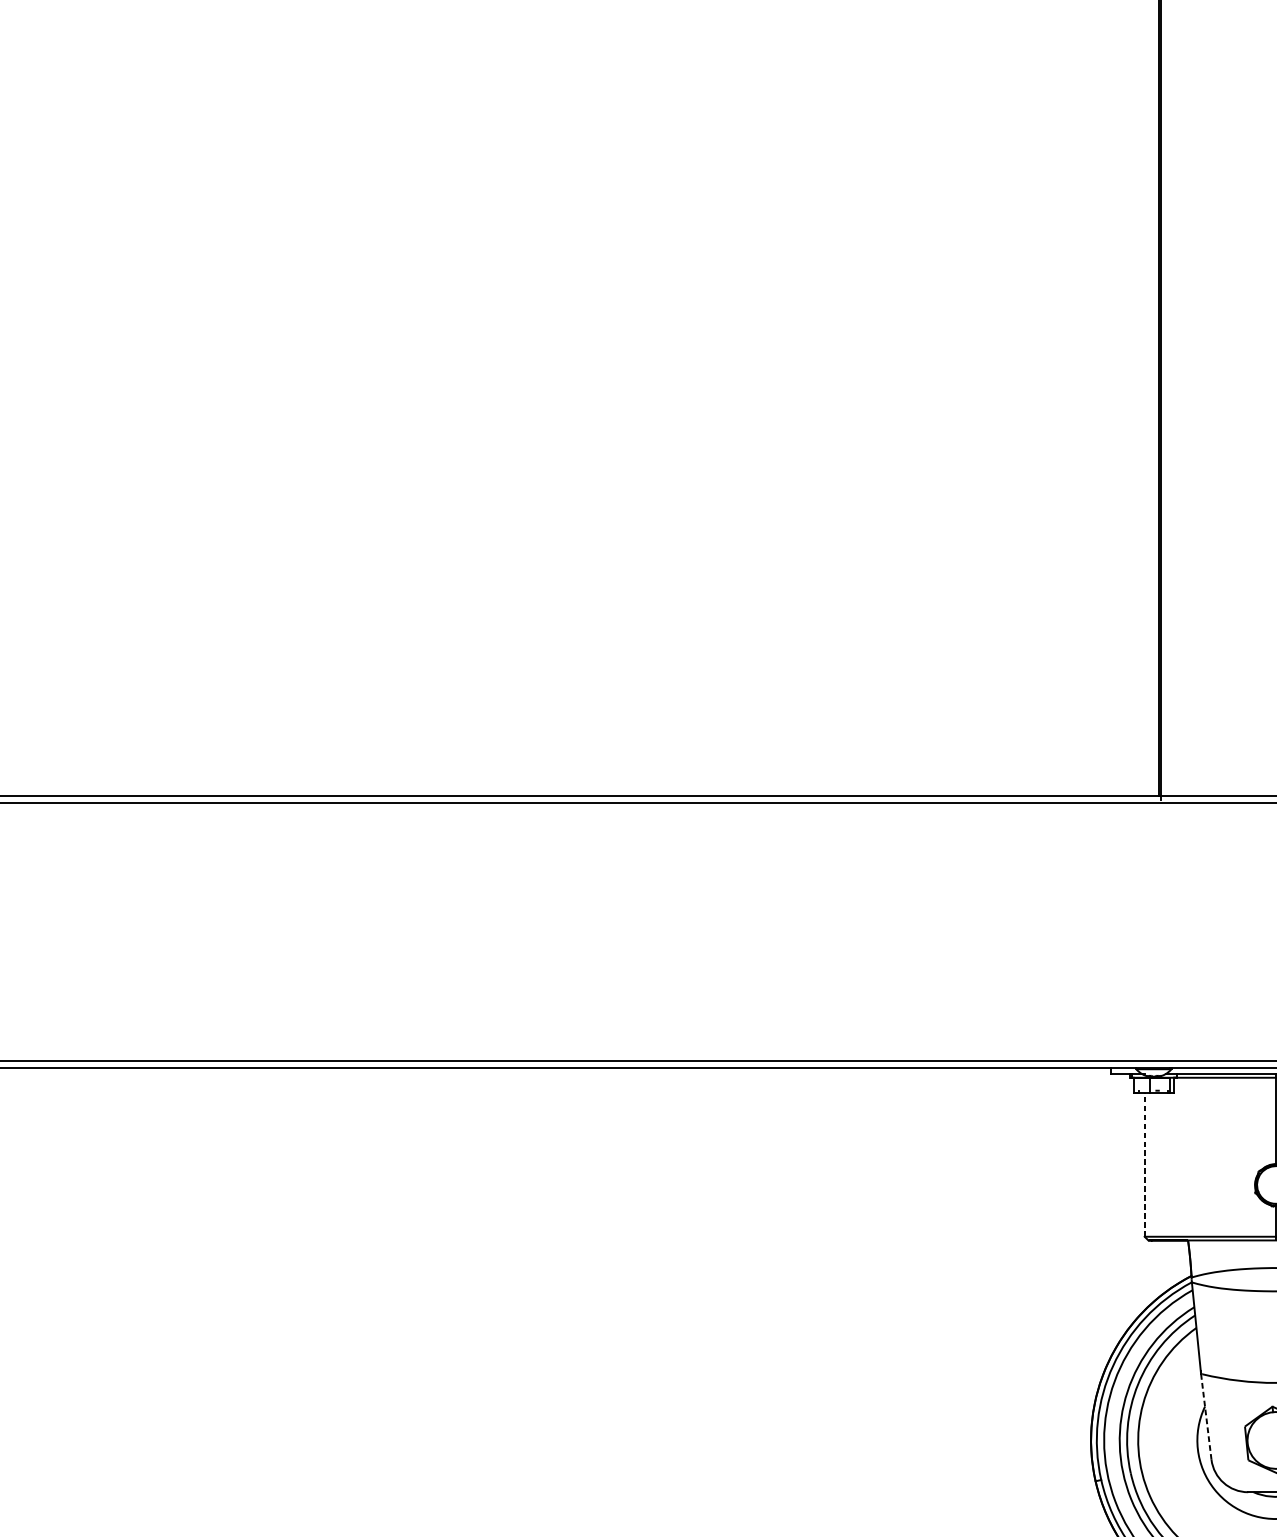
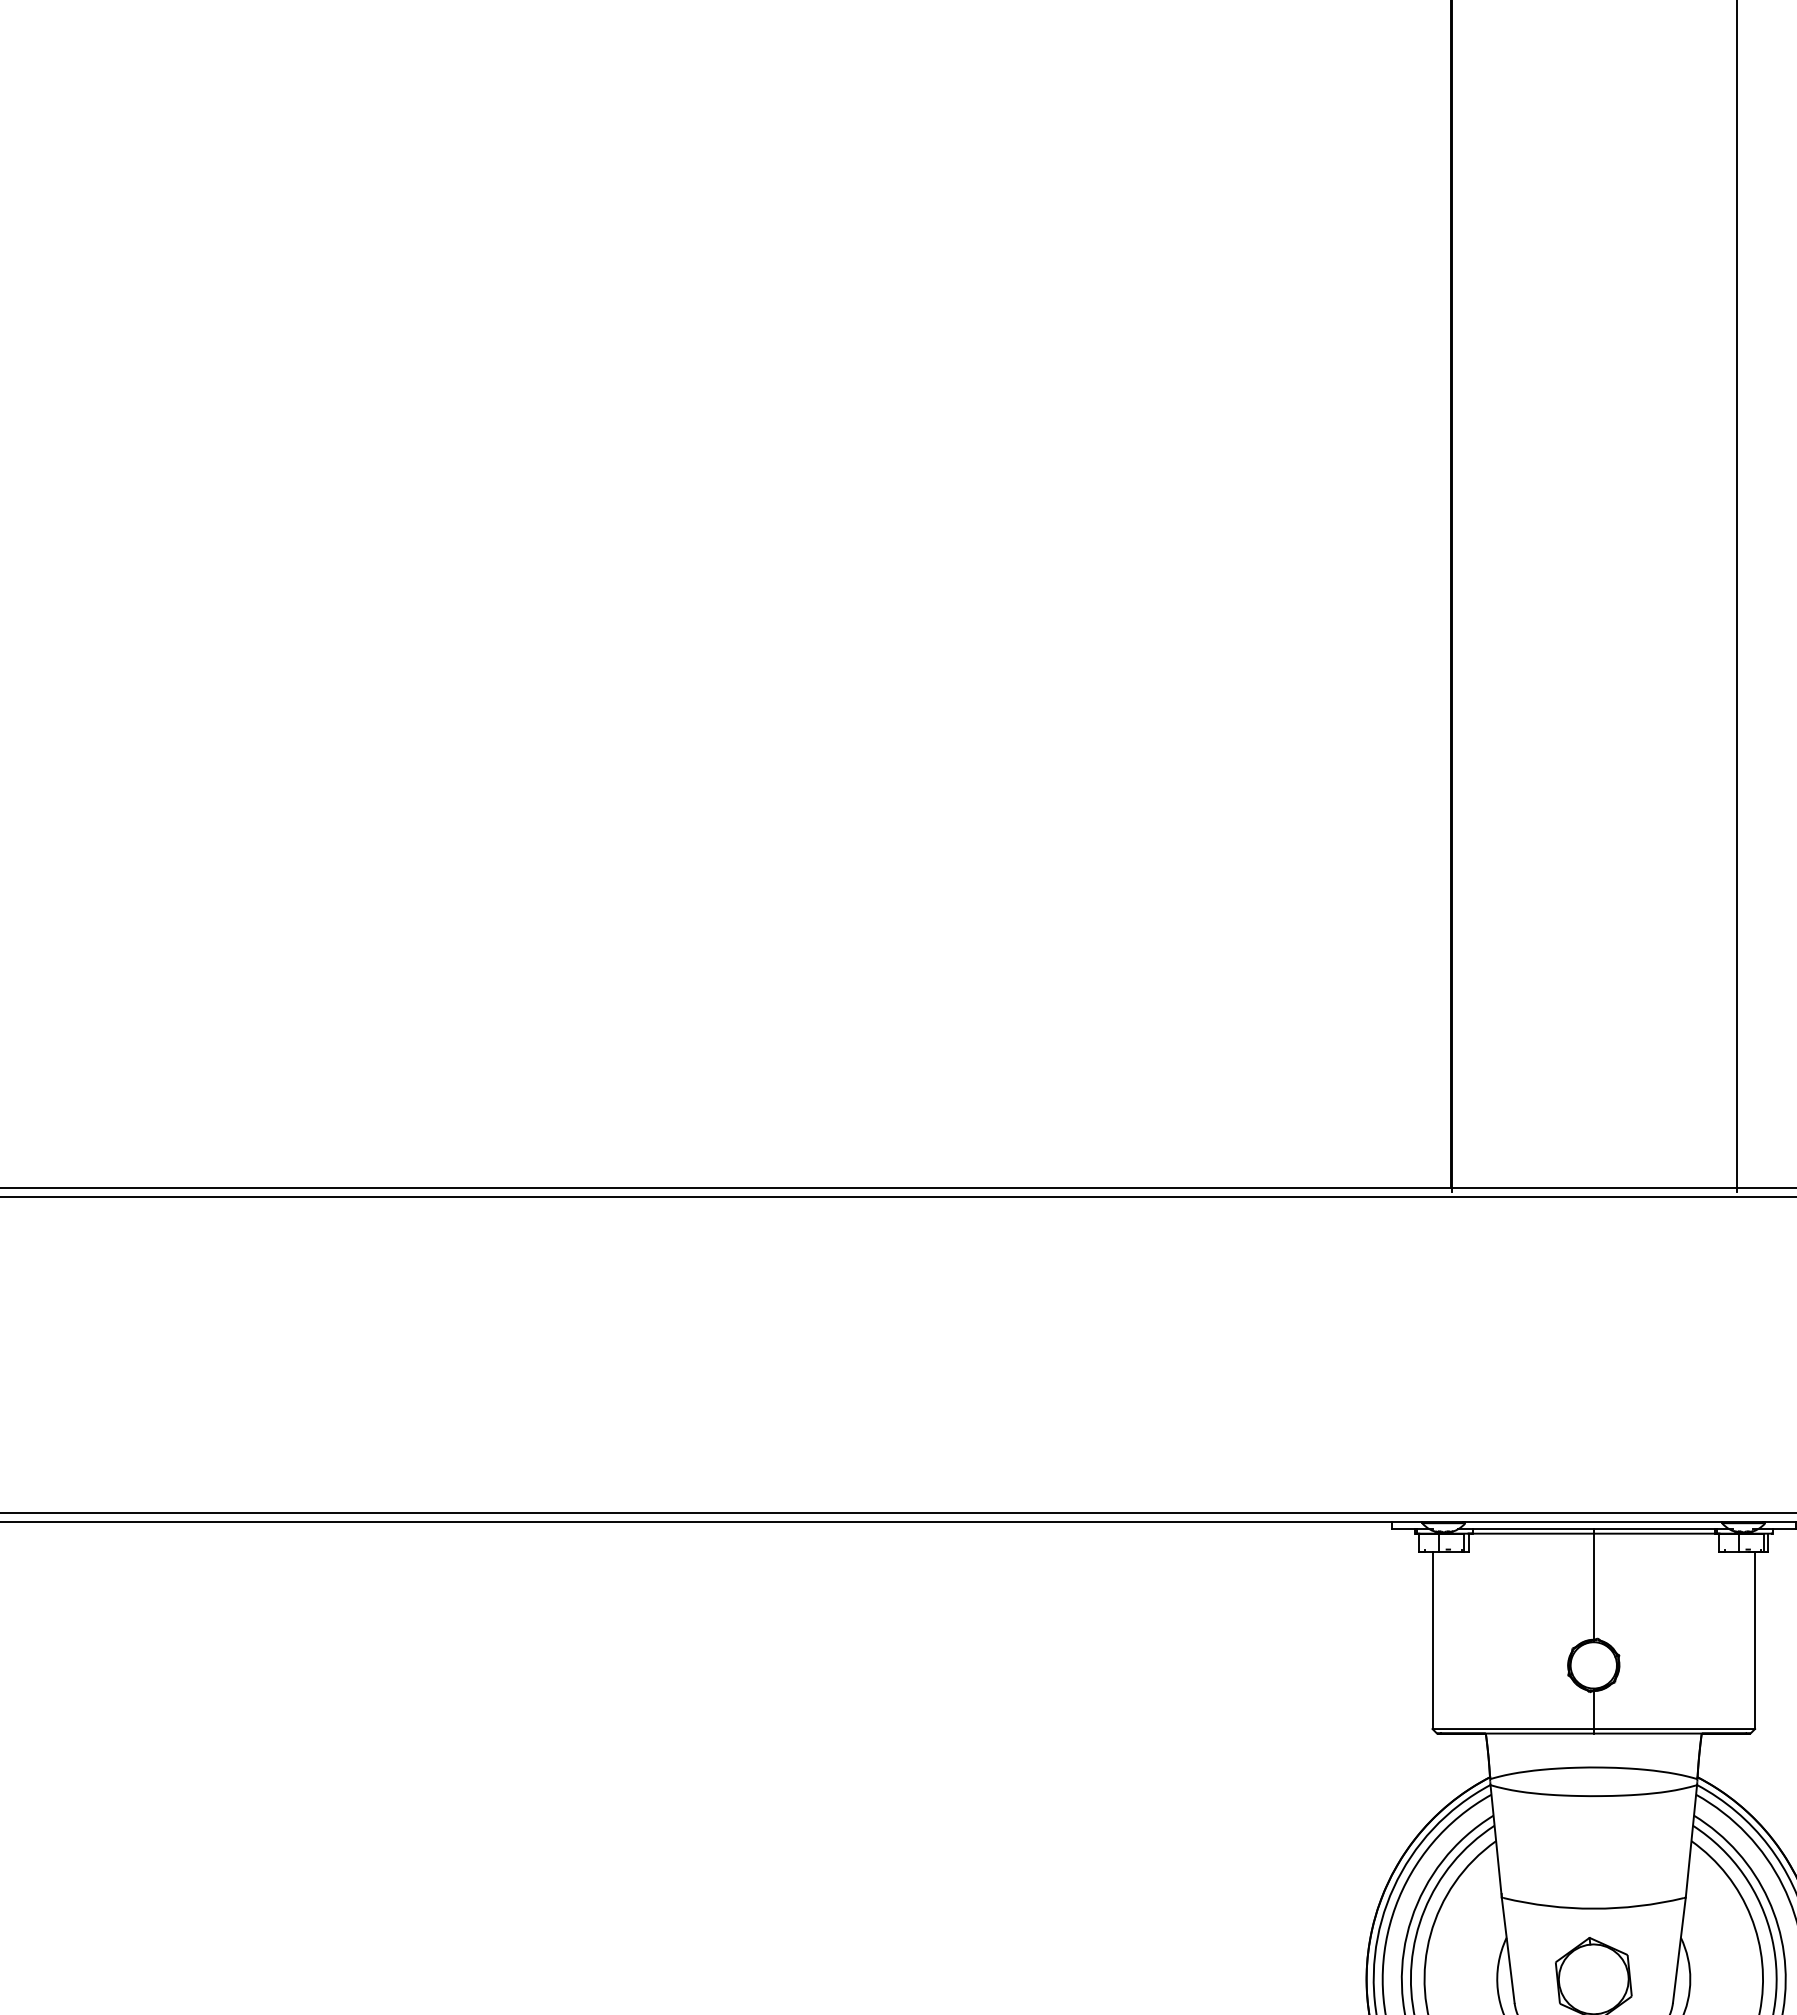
line: (1144, 1164) -> (1432, 1640), dashed -> solid
line: (1206, 1416) -> (1508, 1949), dashed -> solid

